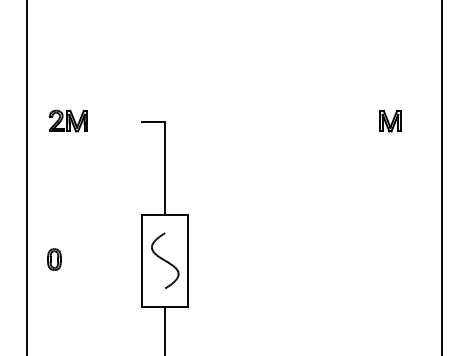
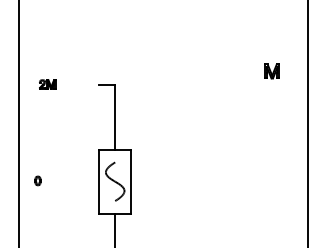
part: (68, 121) -> (47, 84), size x0.6
part: (389, 121) -> (271, 71), moved
part: (53, 259) -> (37, 180), size x0.6

